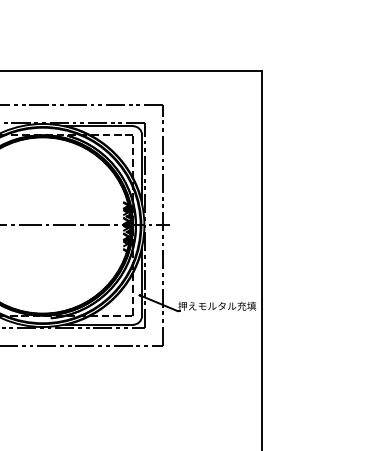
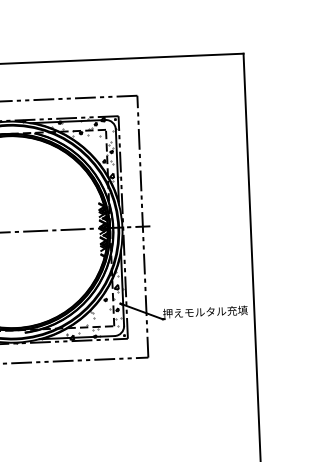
hatch: (99, 152) -> (70, 150), added
hatch: (92, 296) -> (69, 307), added

